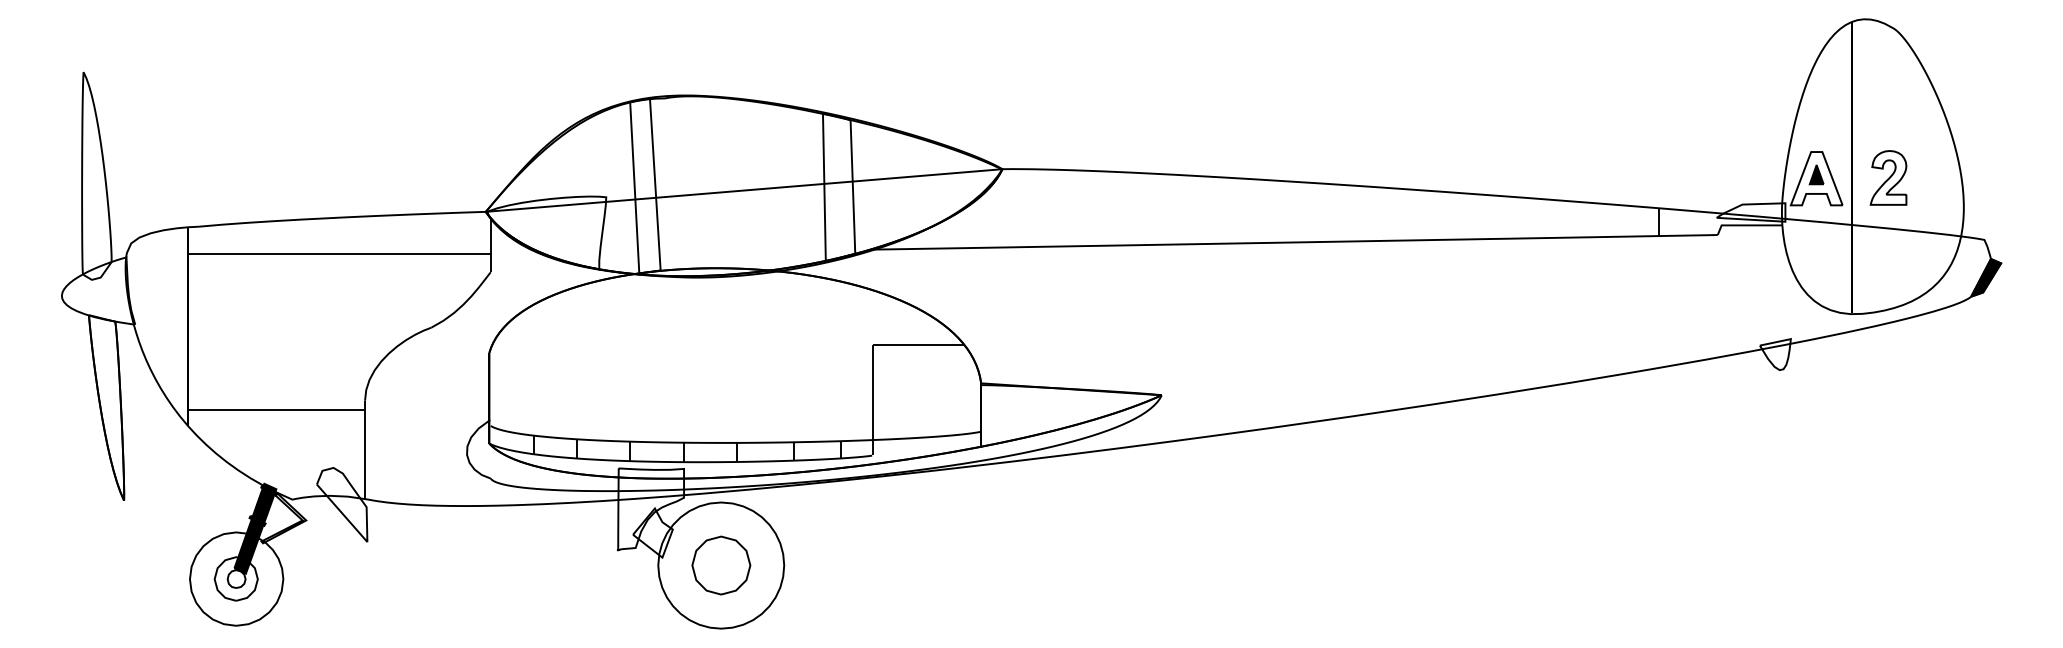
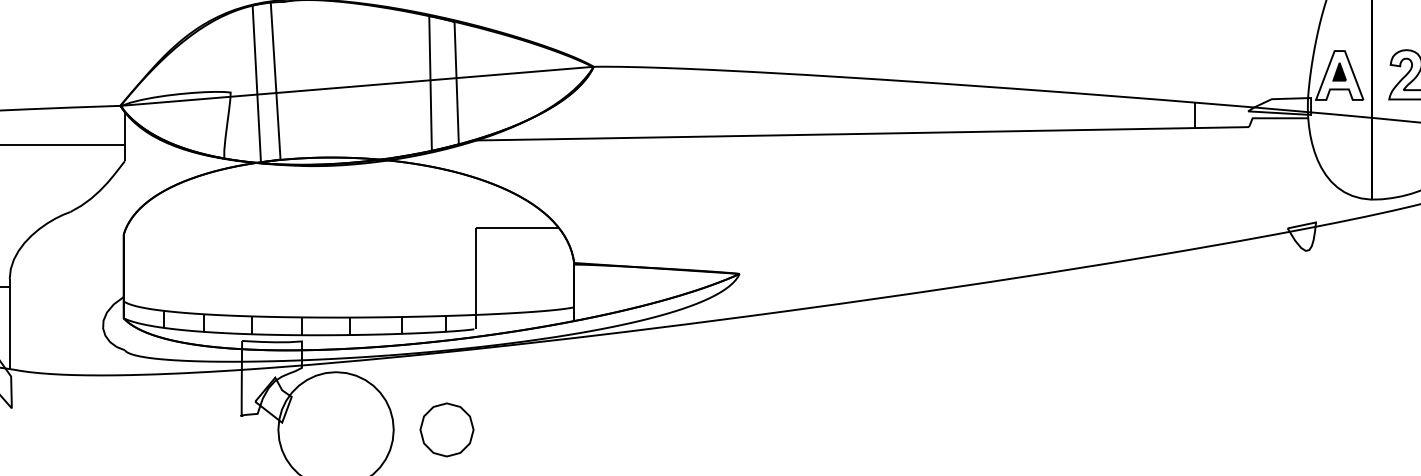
part: (721, 565) -> (447, 429), moved

